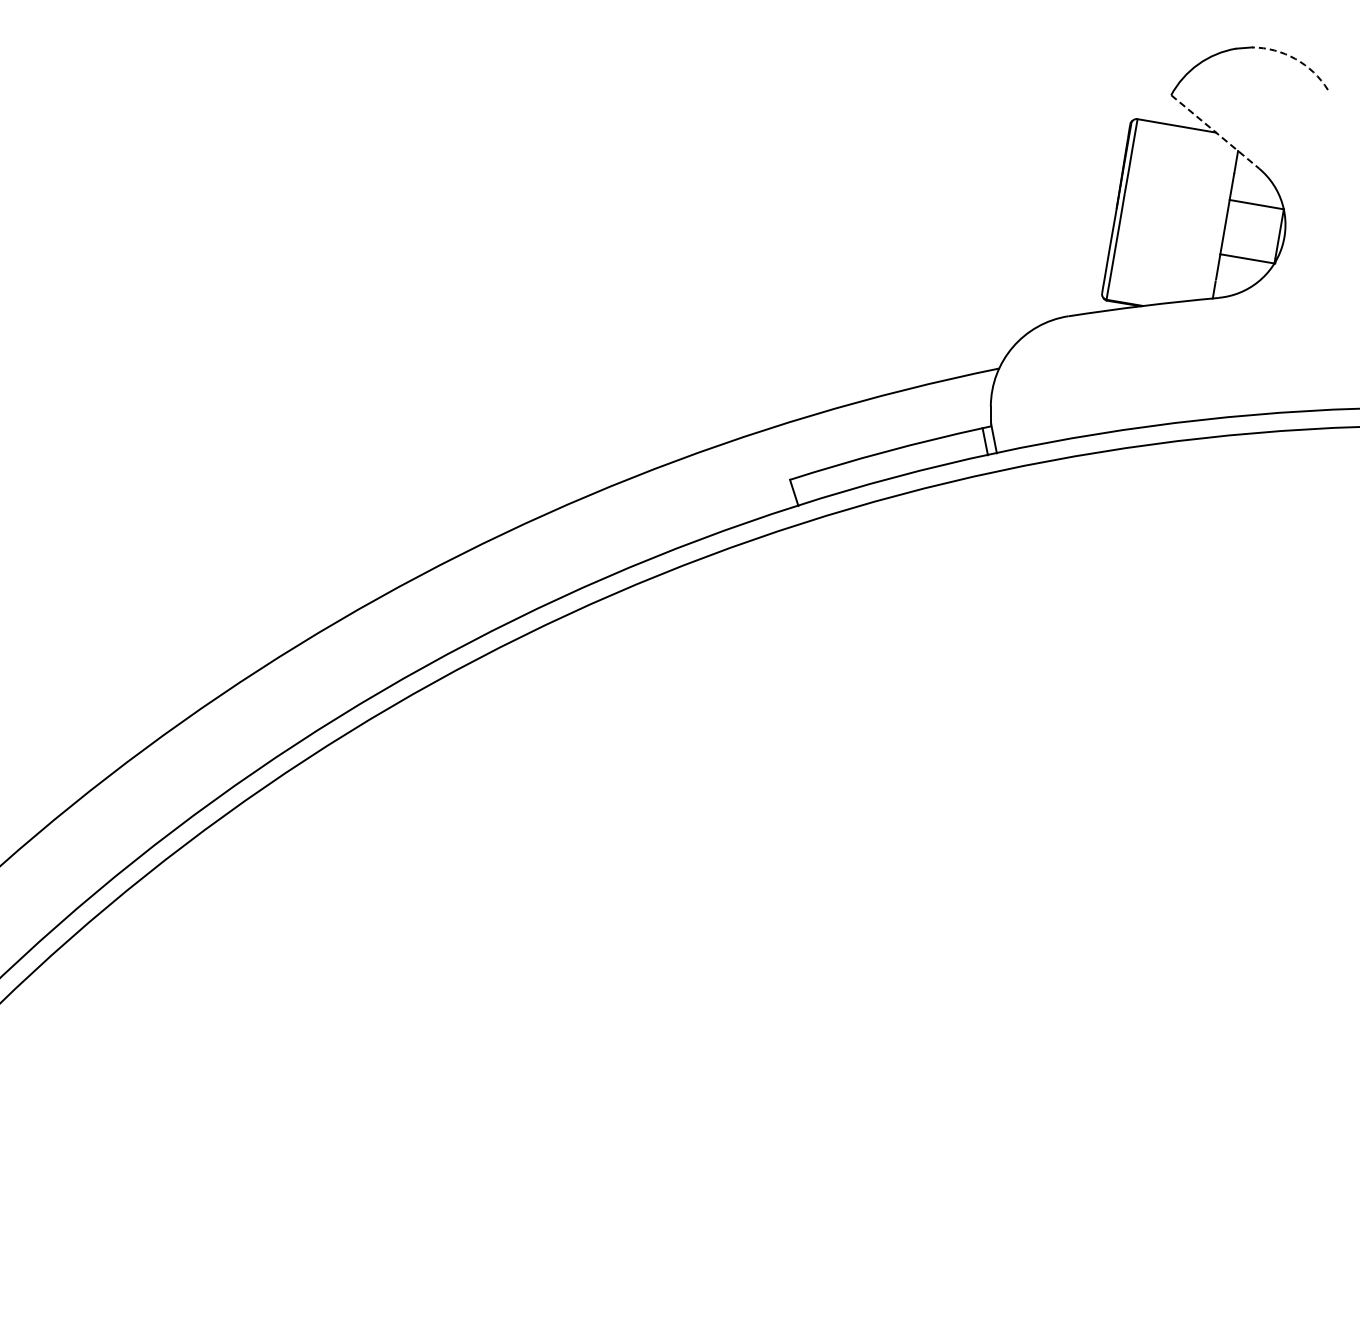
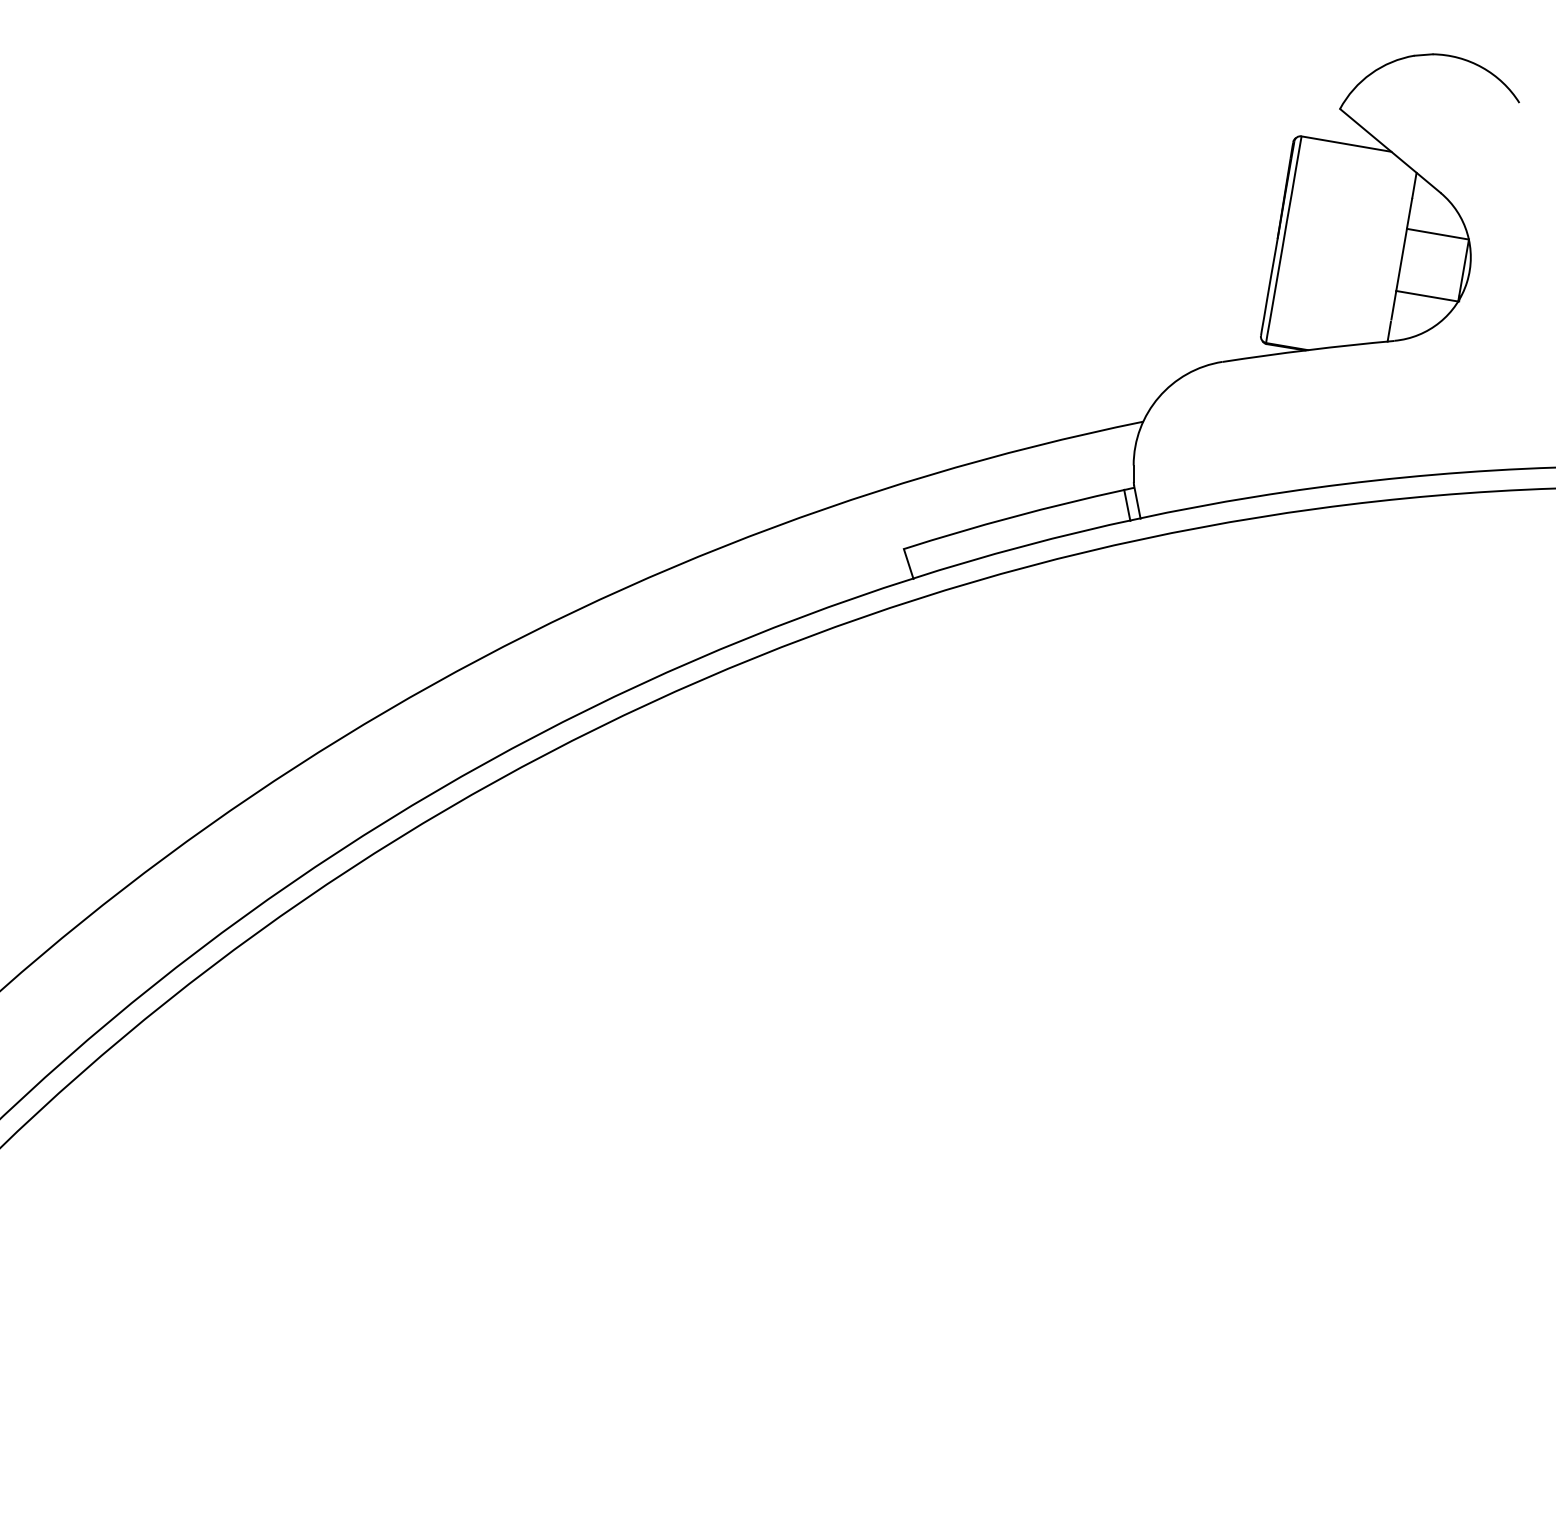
arc: (1295, 59) -> (1482, 68), dashed -> solid
line: (1215, 132) -> (1390, 151), dashed -> solid

